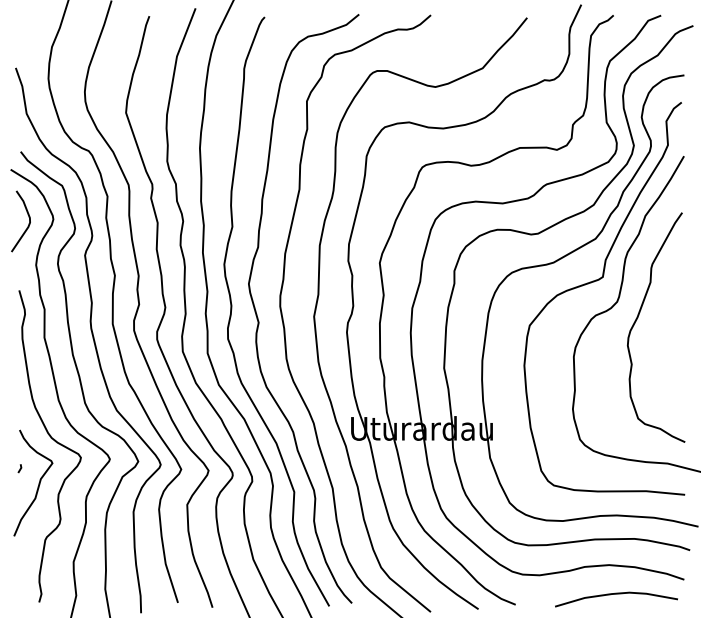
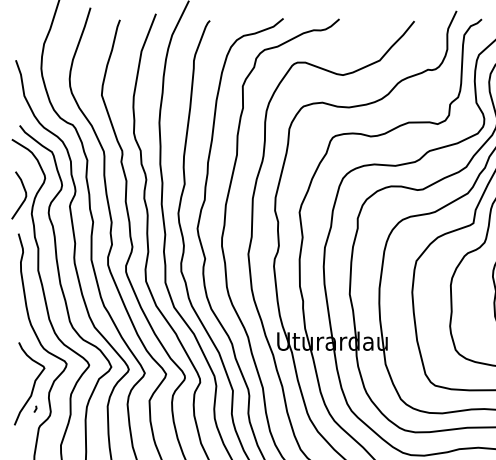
curve: (28, 223) -> (25, 197), moved
line: (19, 468) -> (35, 409), moved

